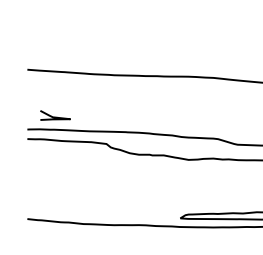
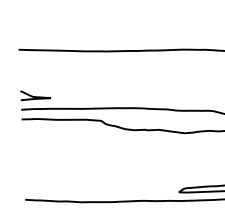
curve: (55, 116) -> (35, 96), moved

